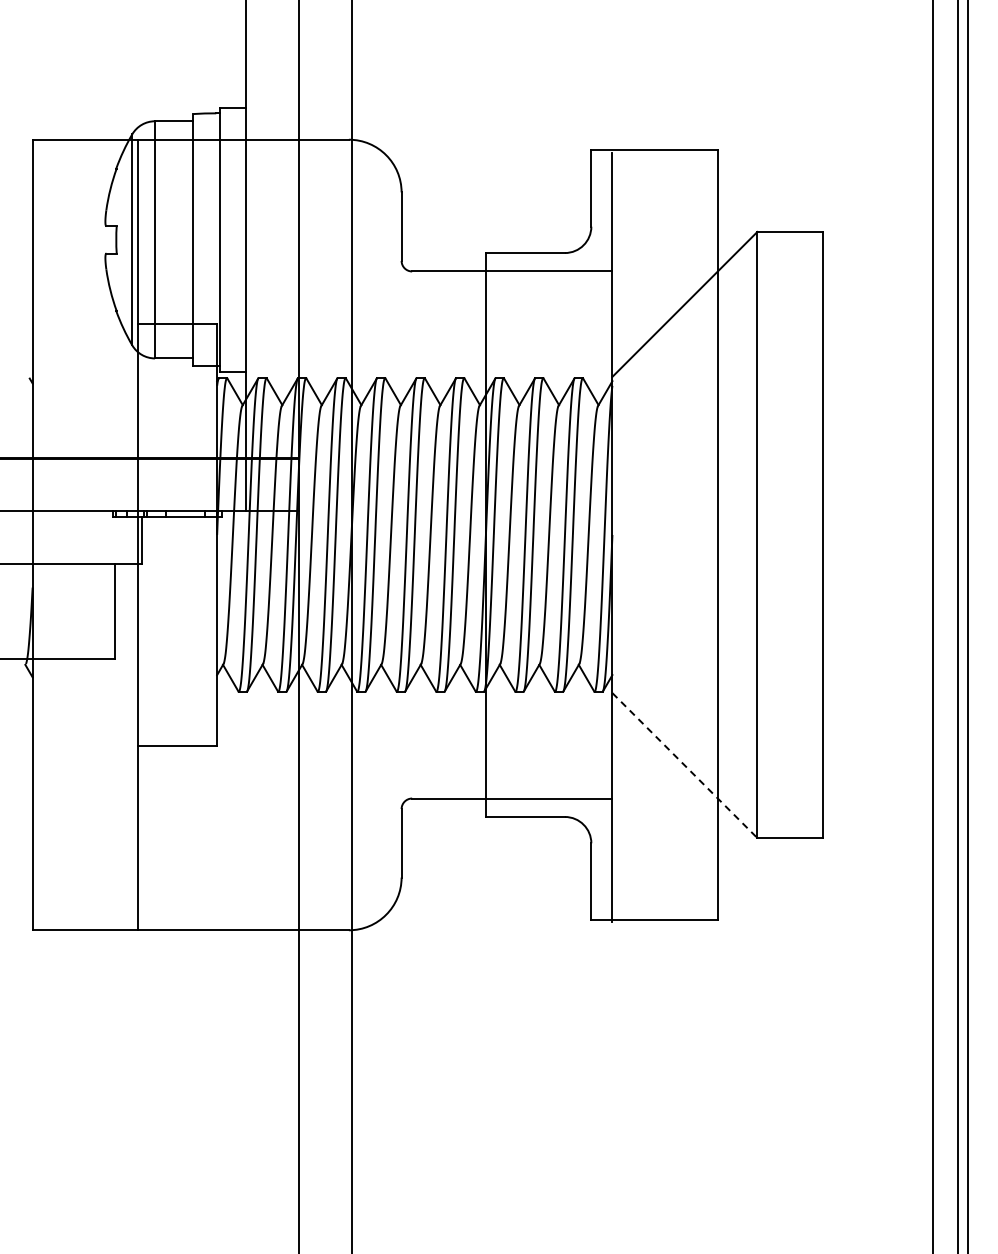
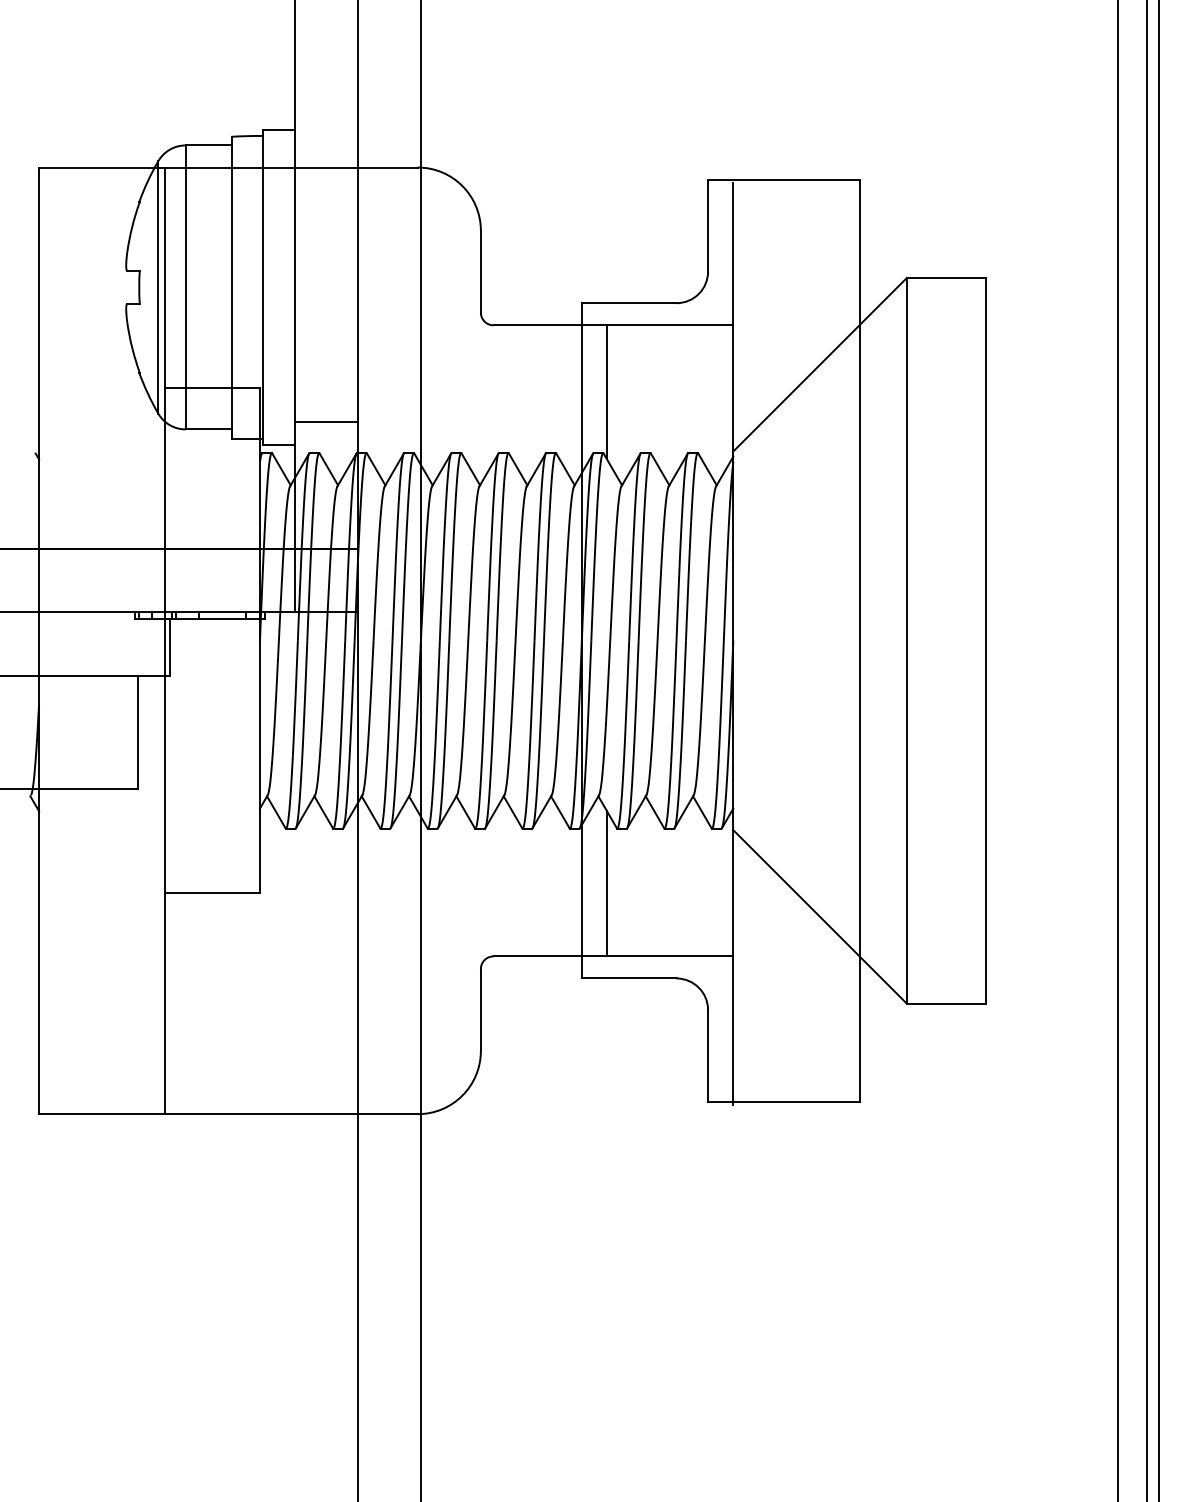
line: (507, 327) -> (607, 392), added
line: (272, 352) -> (326, 422), added
line: (507, 737) -> (607, 883), added
line: (685, 765) -> (820, 916), dashed -> solid

